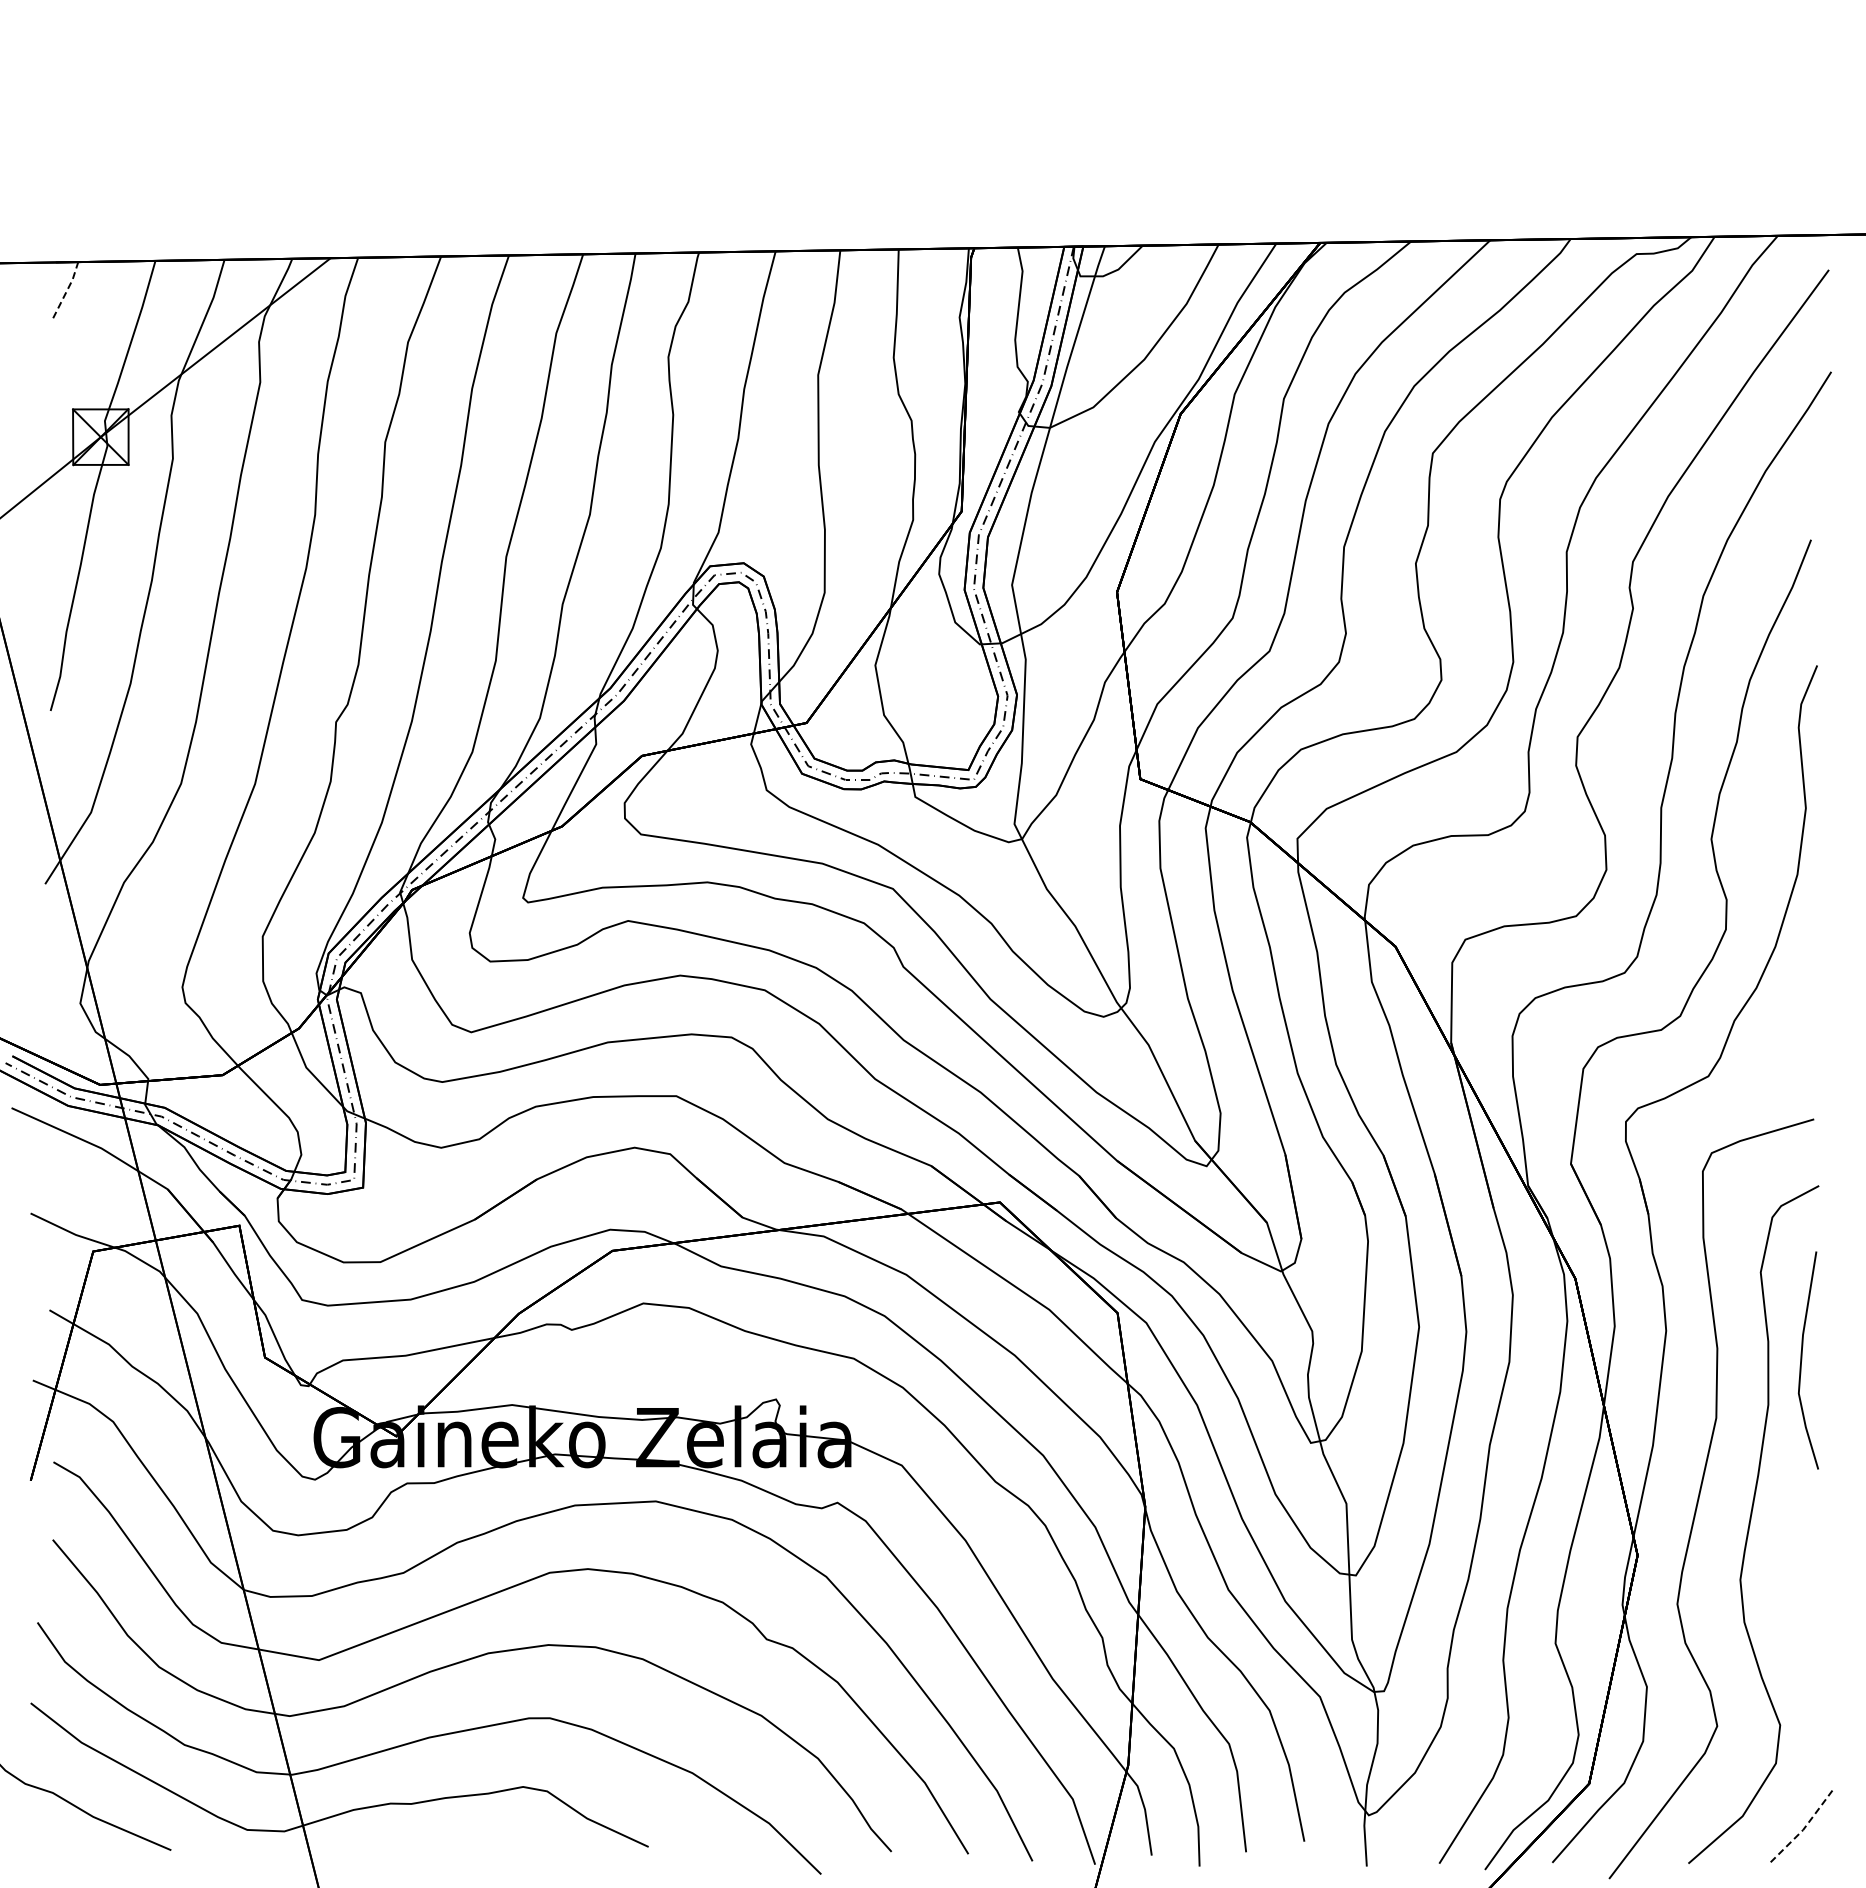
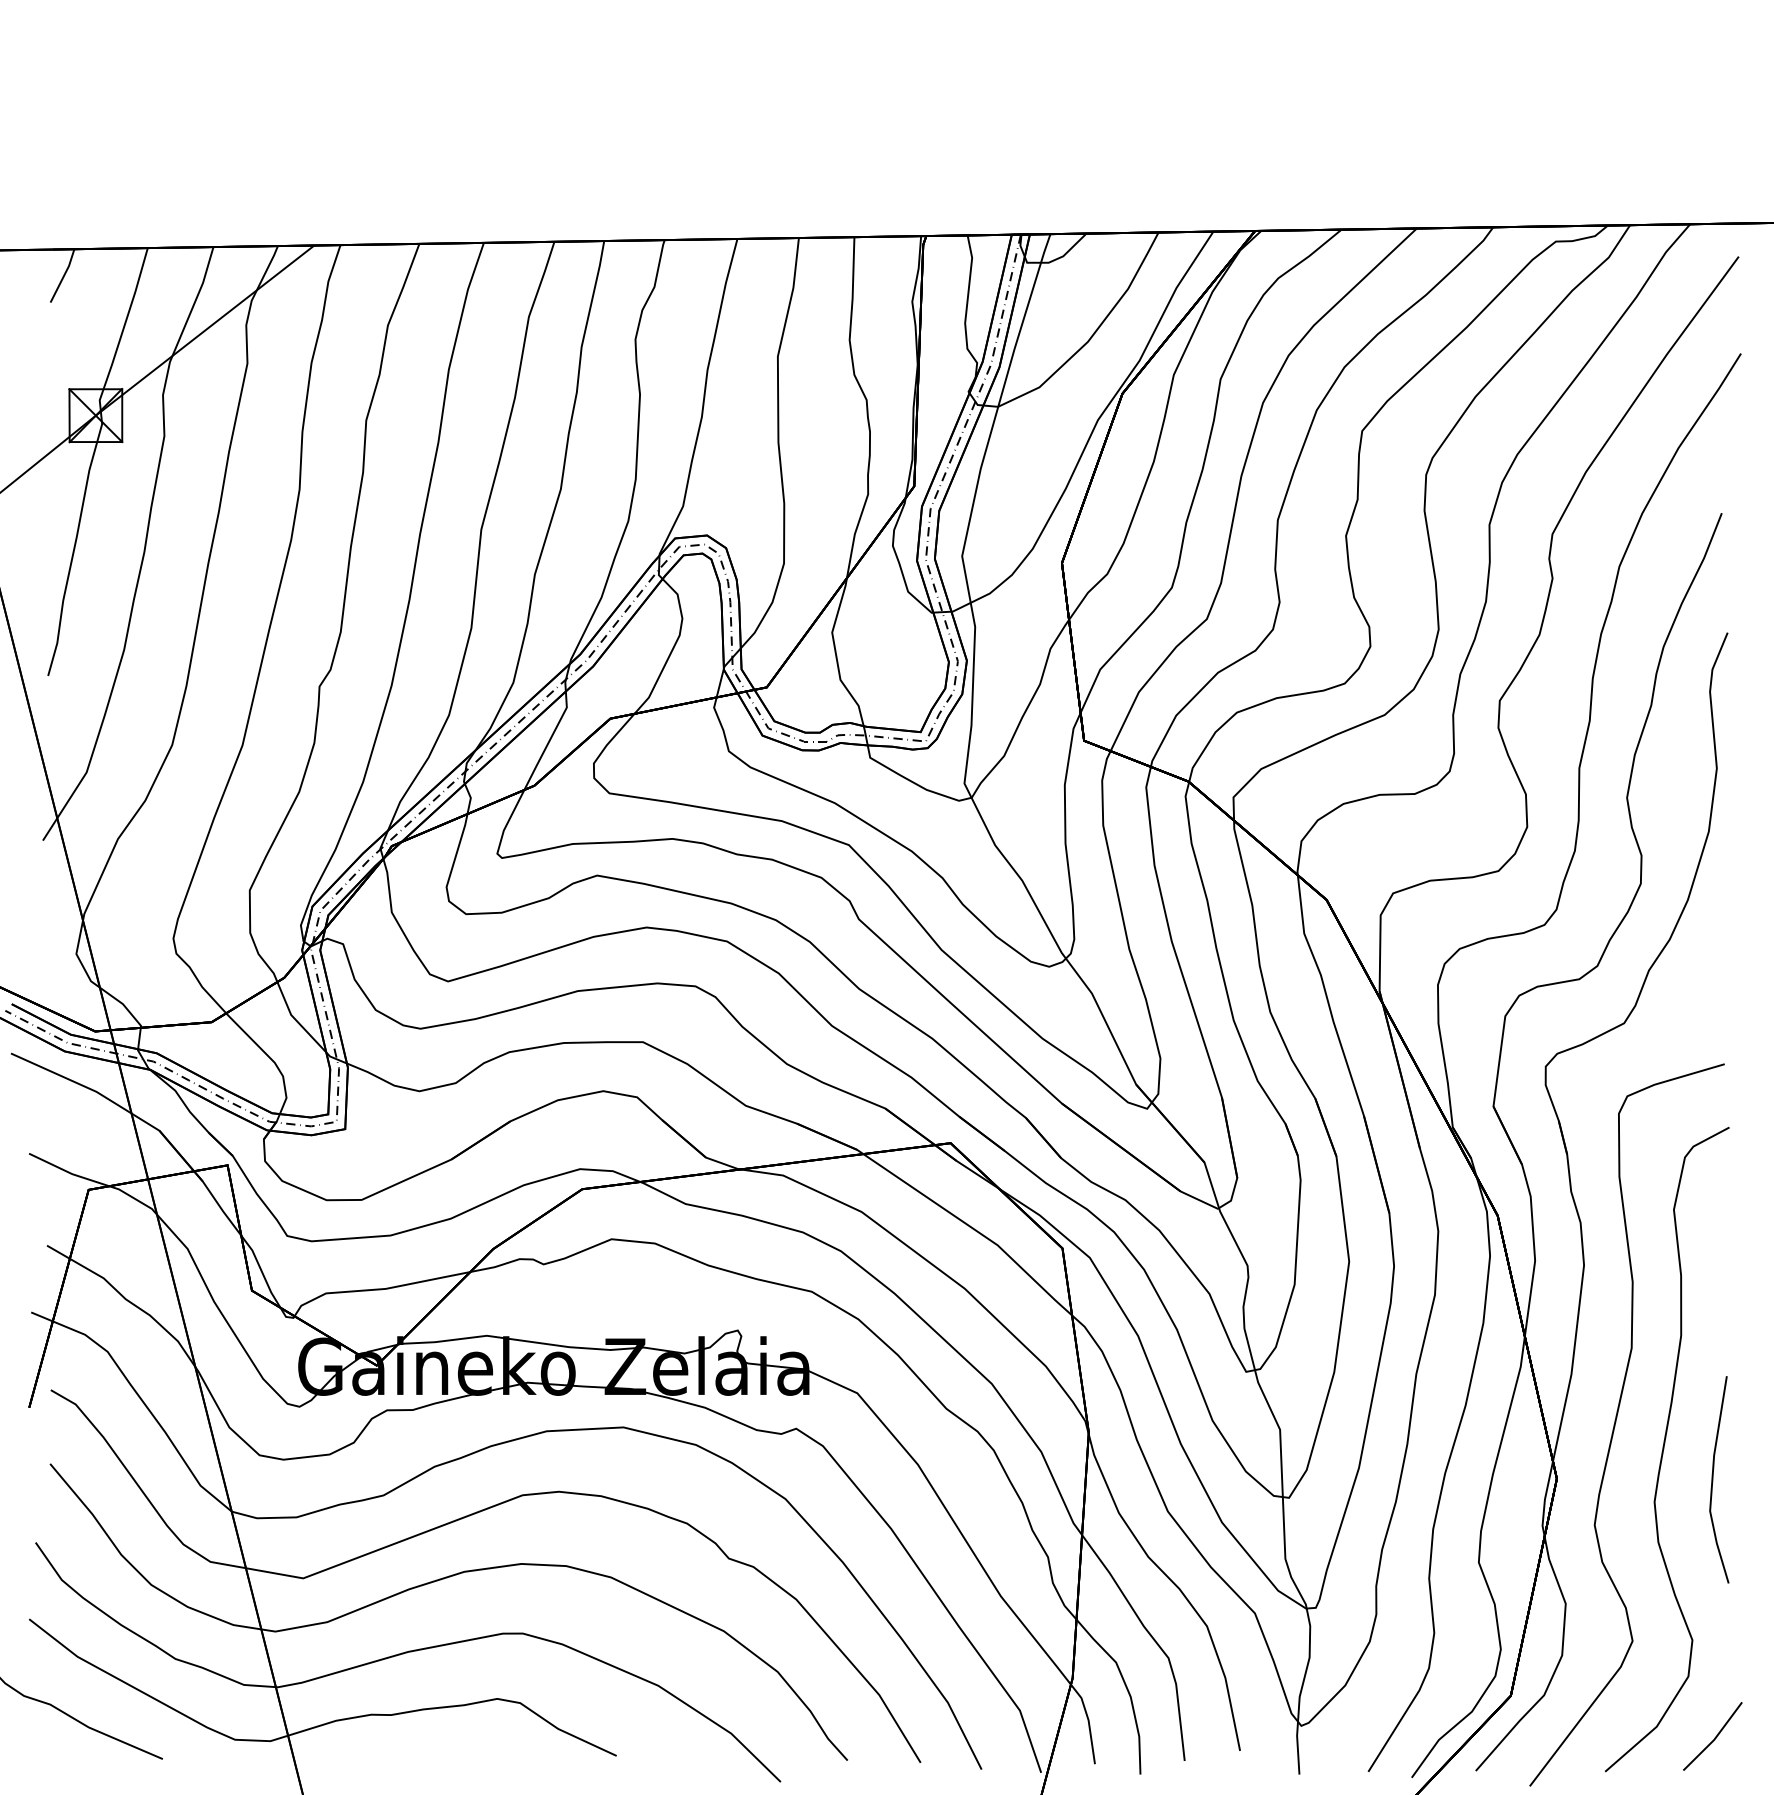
line: (67, 290) -> (64, 276), dashed -> solid
line: (1802, 1360) -> (1713, 1479), moved
line: (1804, 1828) -> (1715, 1738), dashed -> solid

